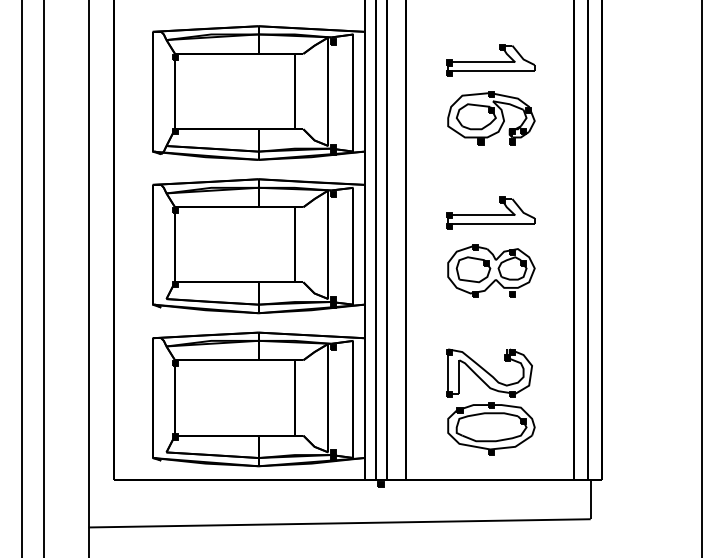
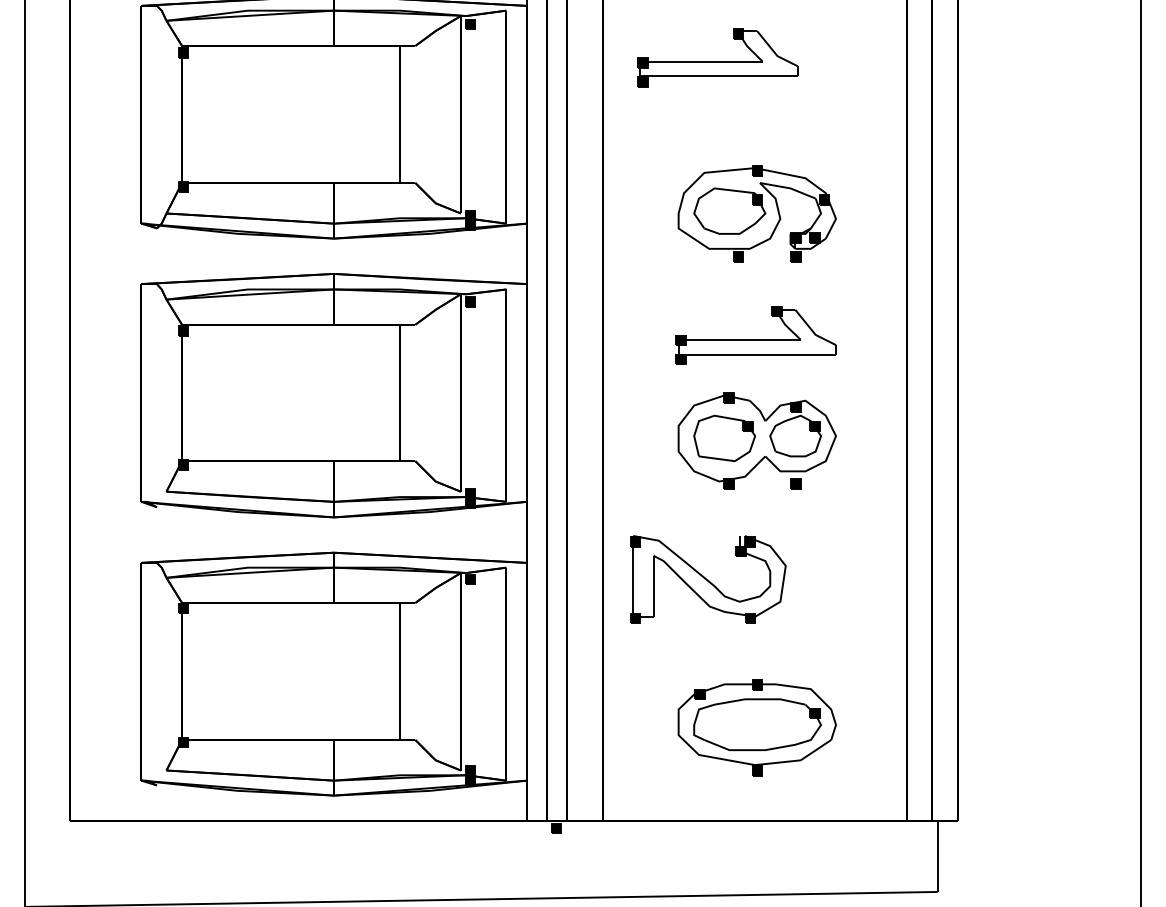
part: (490, 60) -> (717, 57), moved
part: (491, 118) -> (757, 214), moved
part: (489, 372) -> (708, 577), moved

